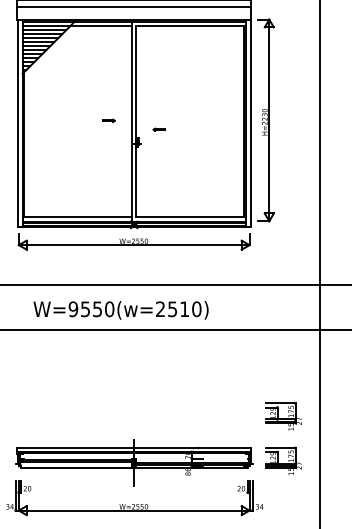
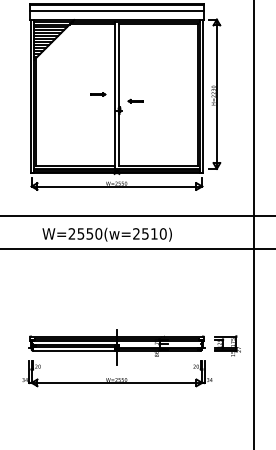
part: (109, 120) -> (98, 94), size x1.67
part: (159, 128) -> (135, 100), size x1.67
text: (72, 308) -> (71, 233), W=9550(w=2510) -> W=2550(w=2510)
part: (283, 415) -> (227, 312), removed

